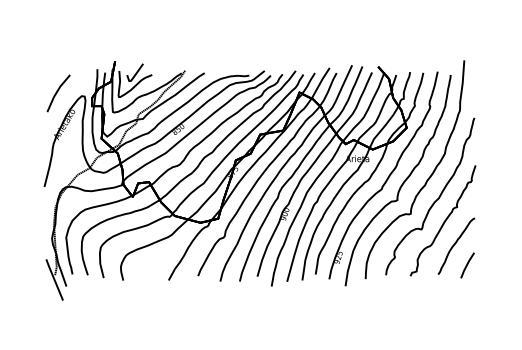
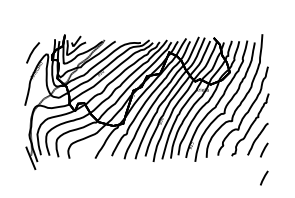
line: (467, 313) -> (264, 177), added

